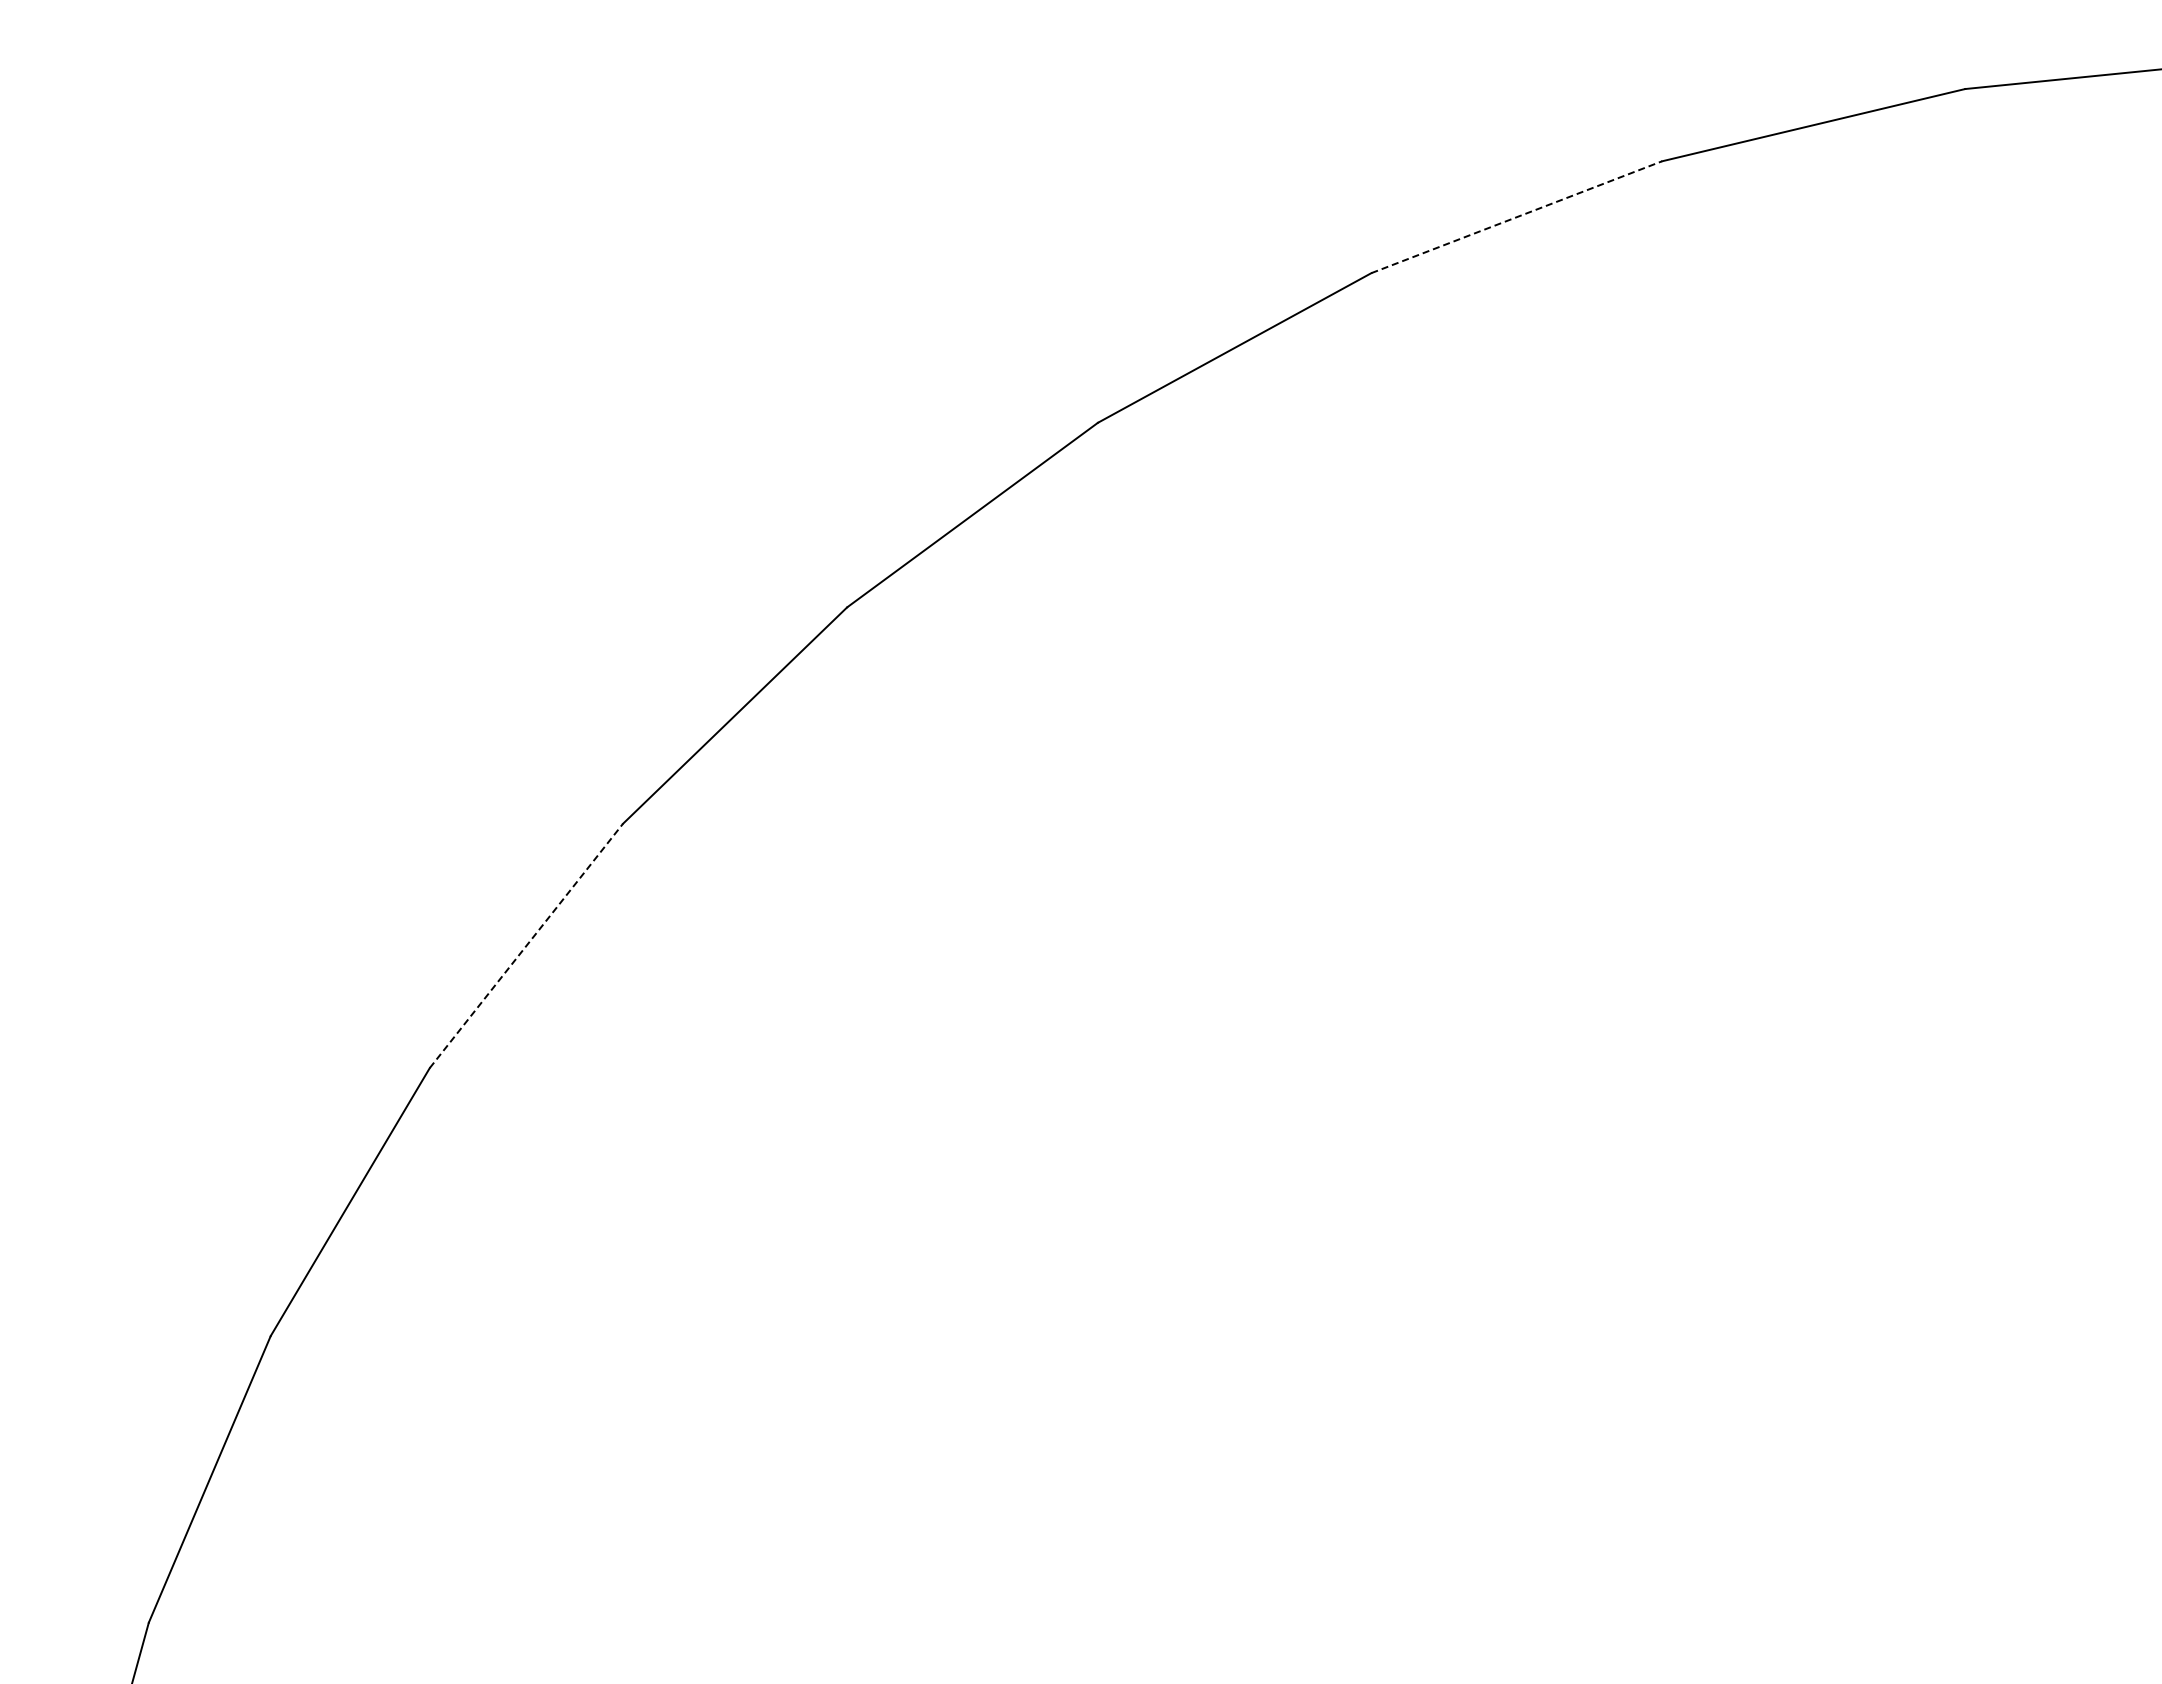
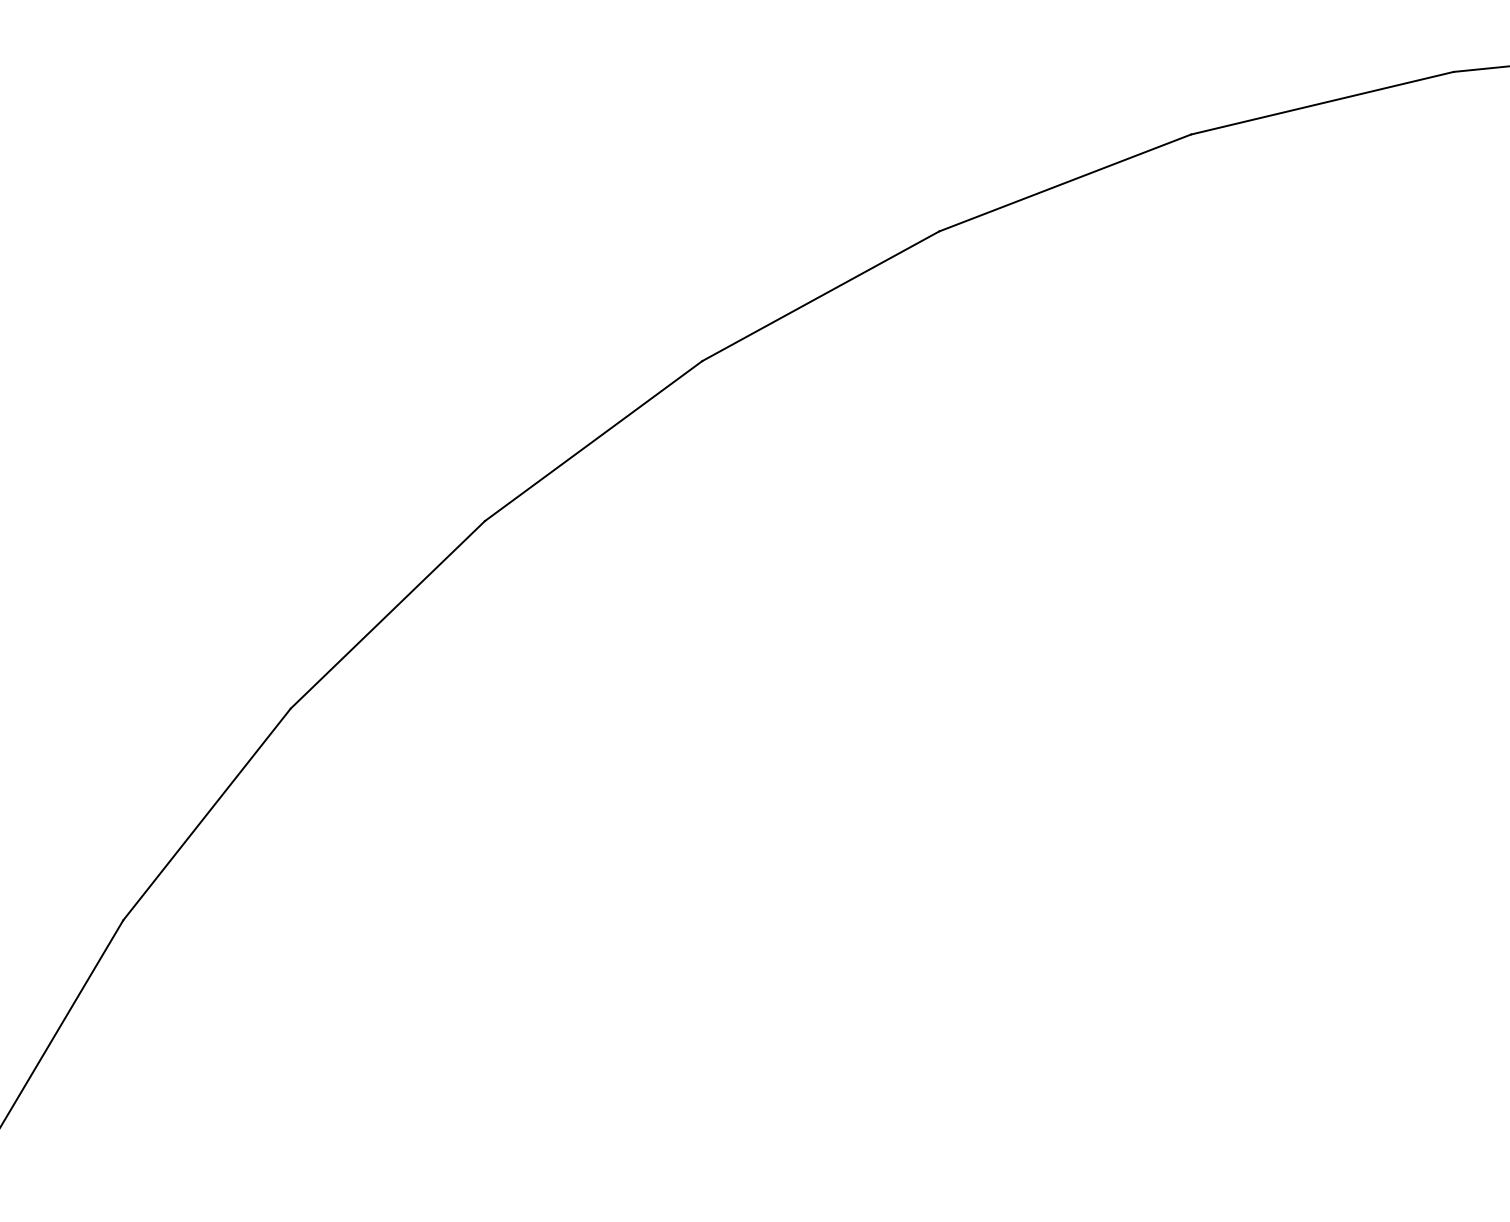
line: (1516, 217) -> (1064, 183), dashed -> solid
line: (526, 945) -> (207, 814), dashed -> solid

